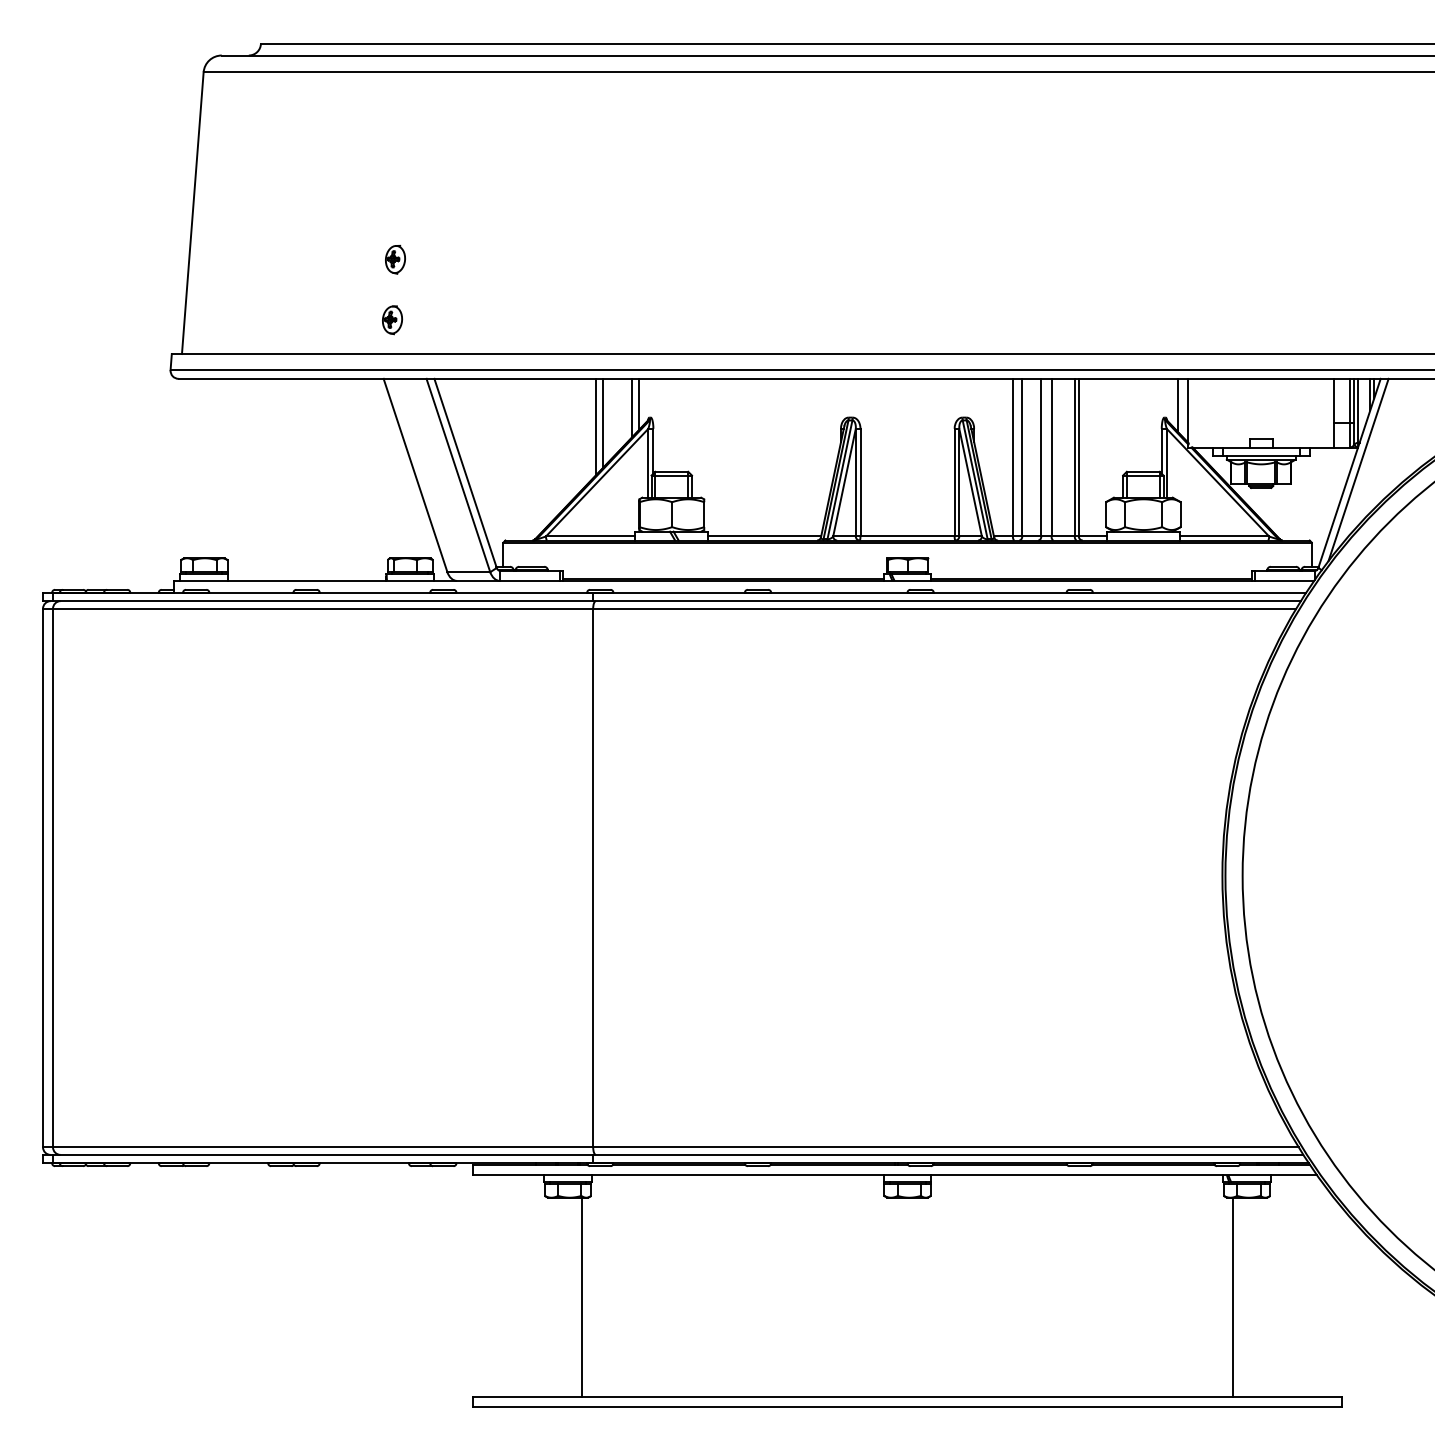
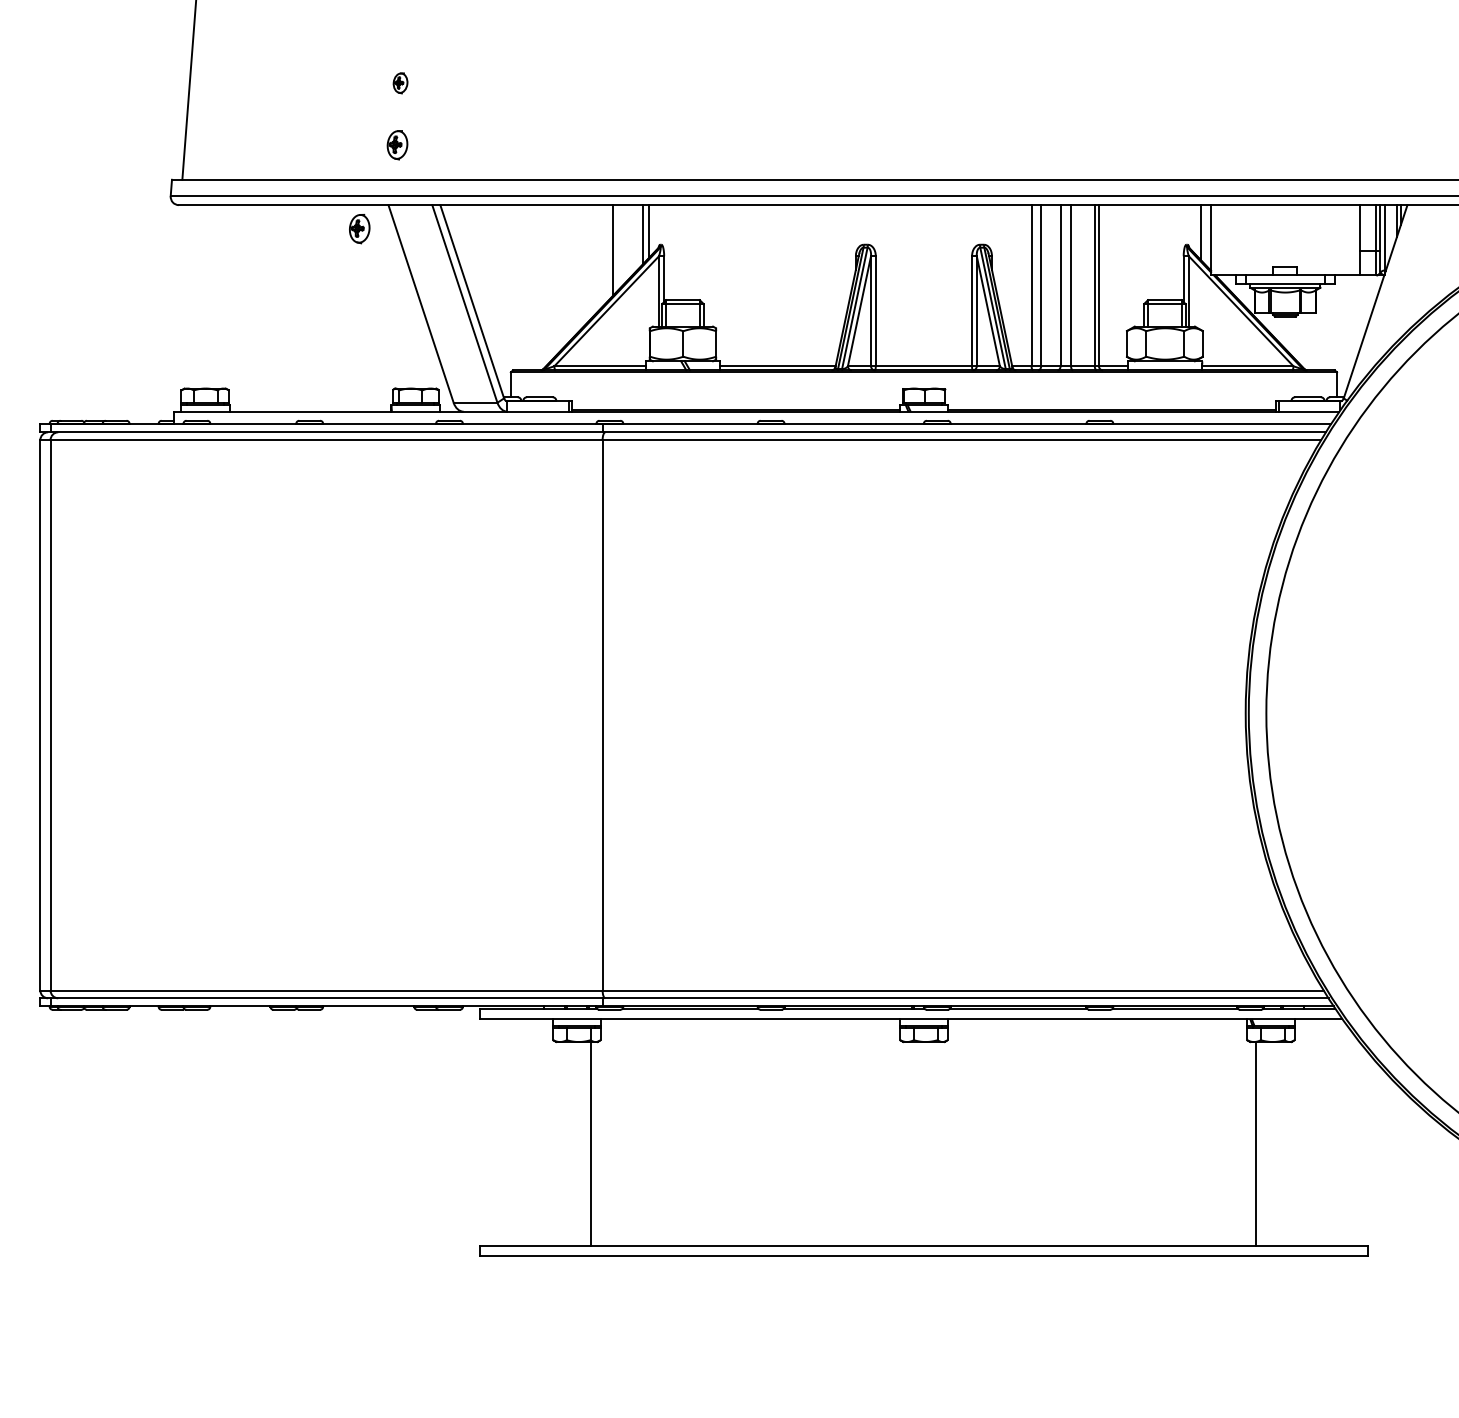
part: (395, 259) -> (400, 83), size x0.7
part: (355, 402) -> (359, 229), added
line: (596, 426) -> (606, 253), removed
line: (1358, 469) -> (1384, 297), removed

